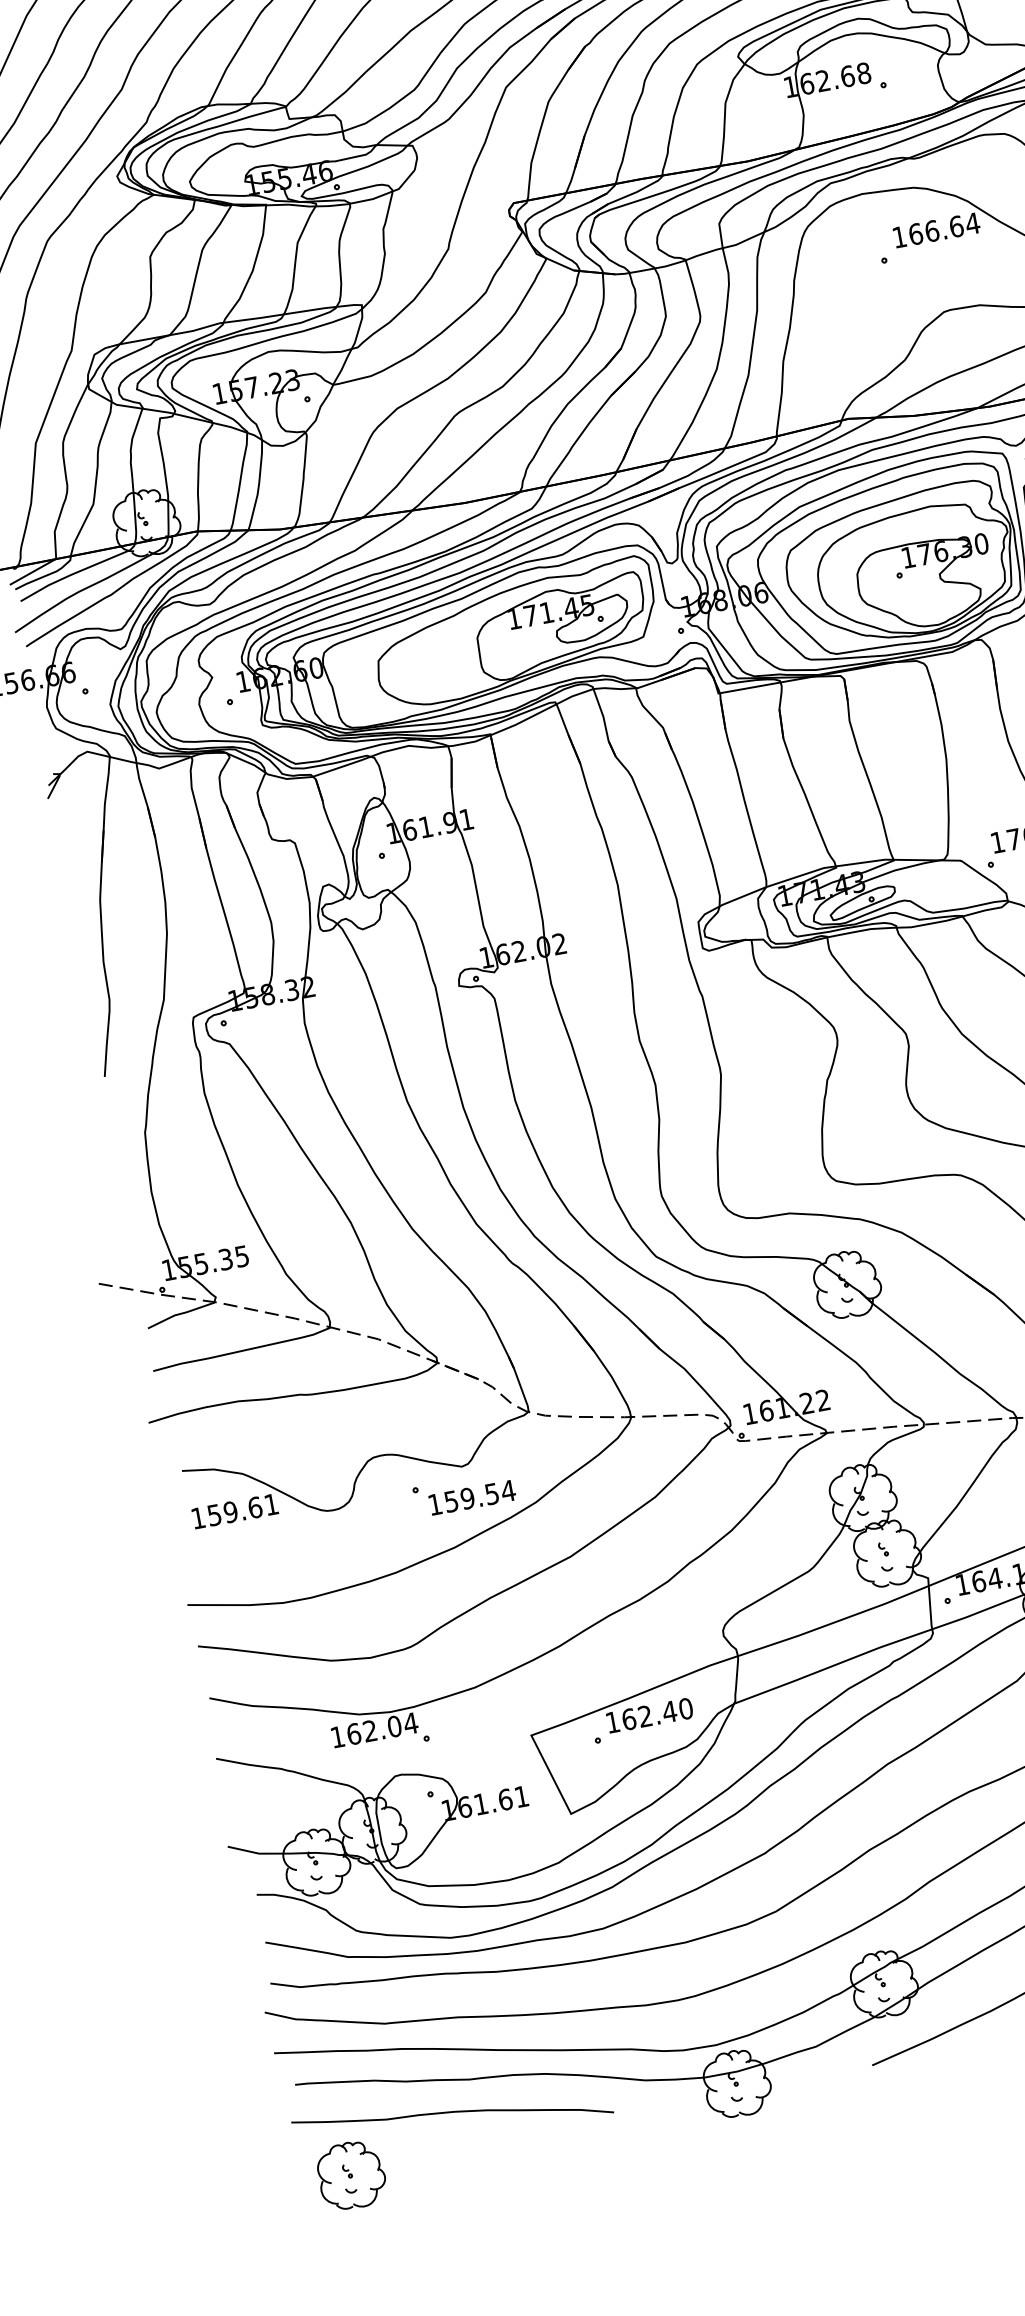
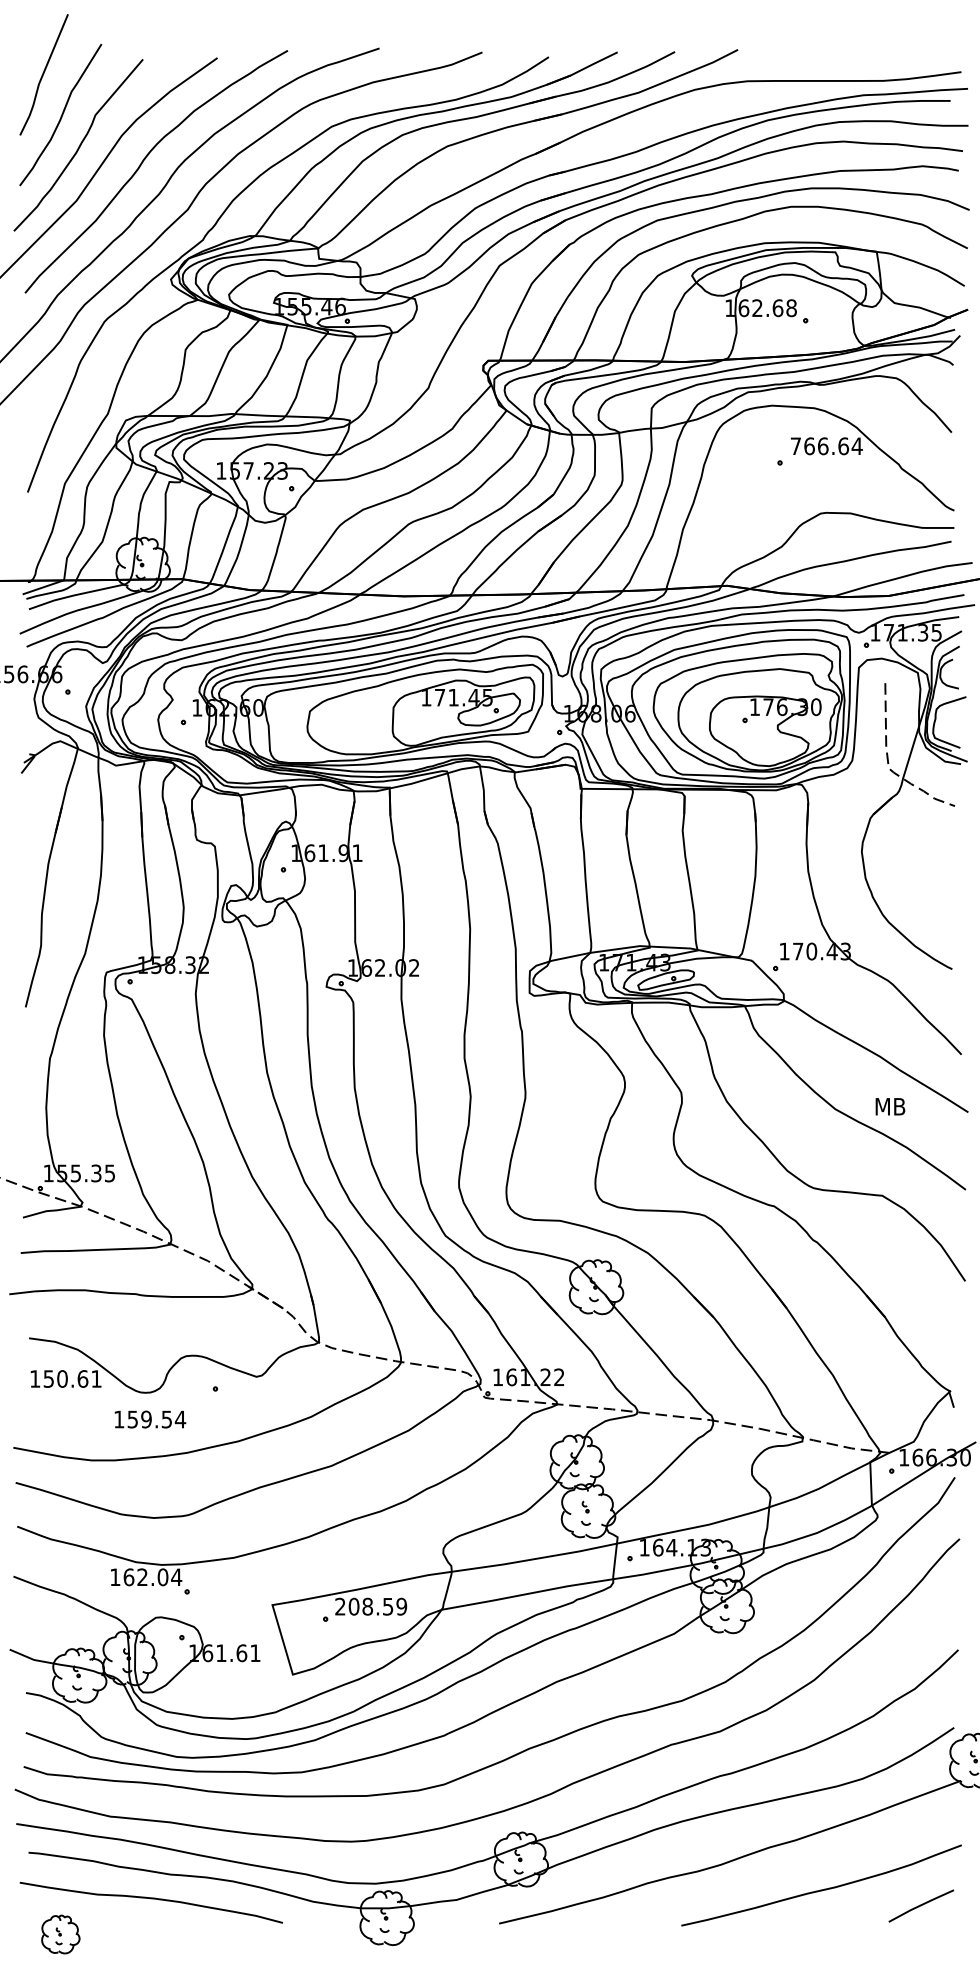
text: (898, 236) -> (795, 445), 166.64 -> 766.64
text: (472, 1497) -> (150, 1419), moved
text: (230, 1511) -> (62, 1378), 159.61 -> 150.61
text: (649, 1715) -> (371, 1606), 162.40 -> 208.59
part: (351, 2175) -> (60, 1934), size x0.7

